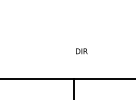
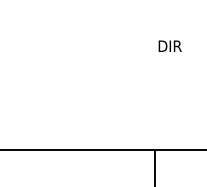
text: (81, 51) -> (169, 46), moved

